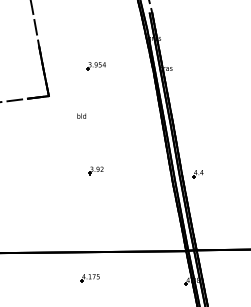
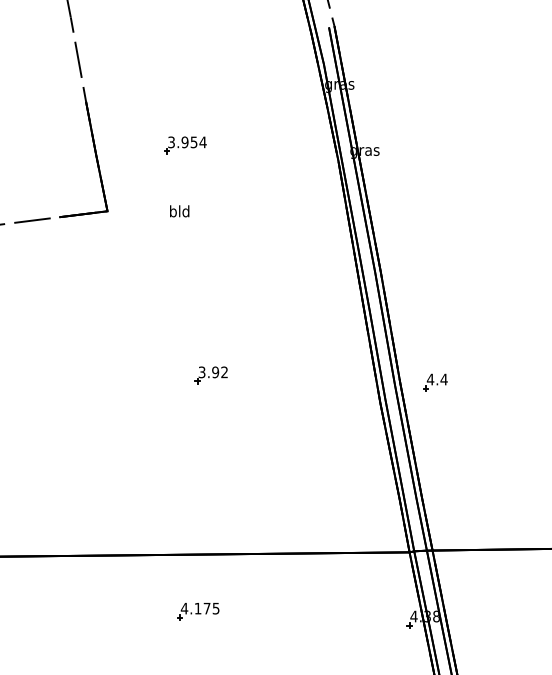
part: (95, 66) -> (183, 146), moved
text: (81, 115) -> (179, 209), moved

